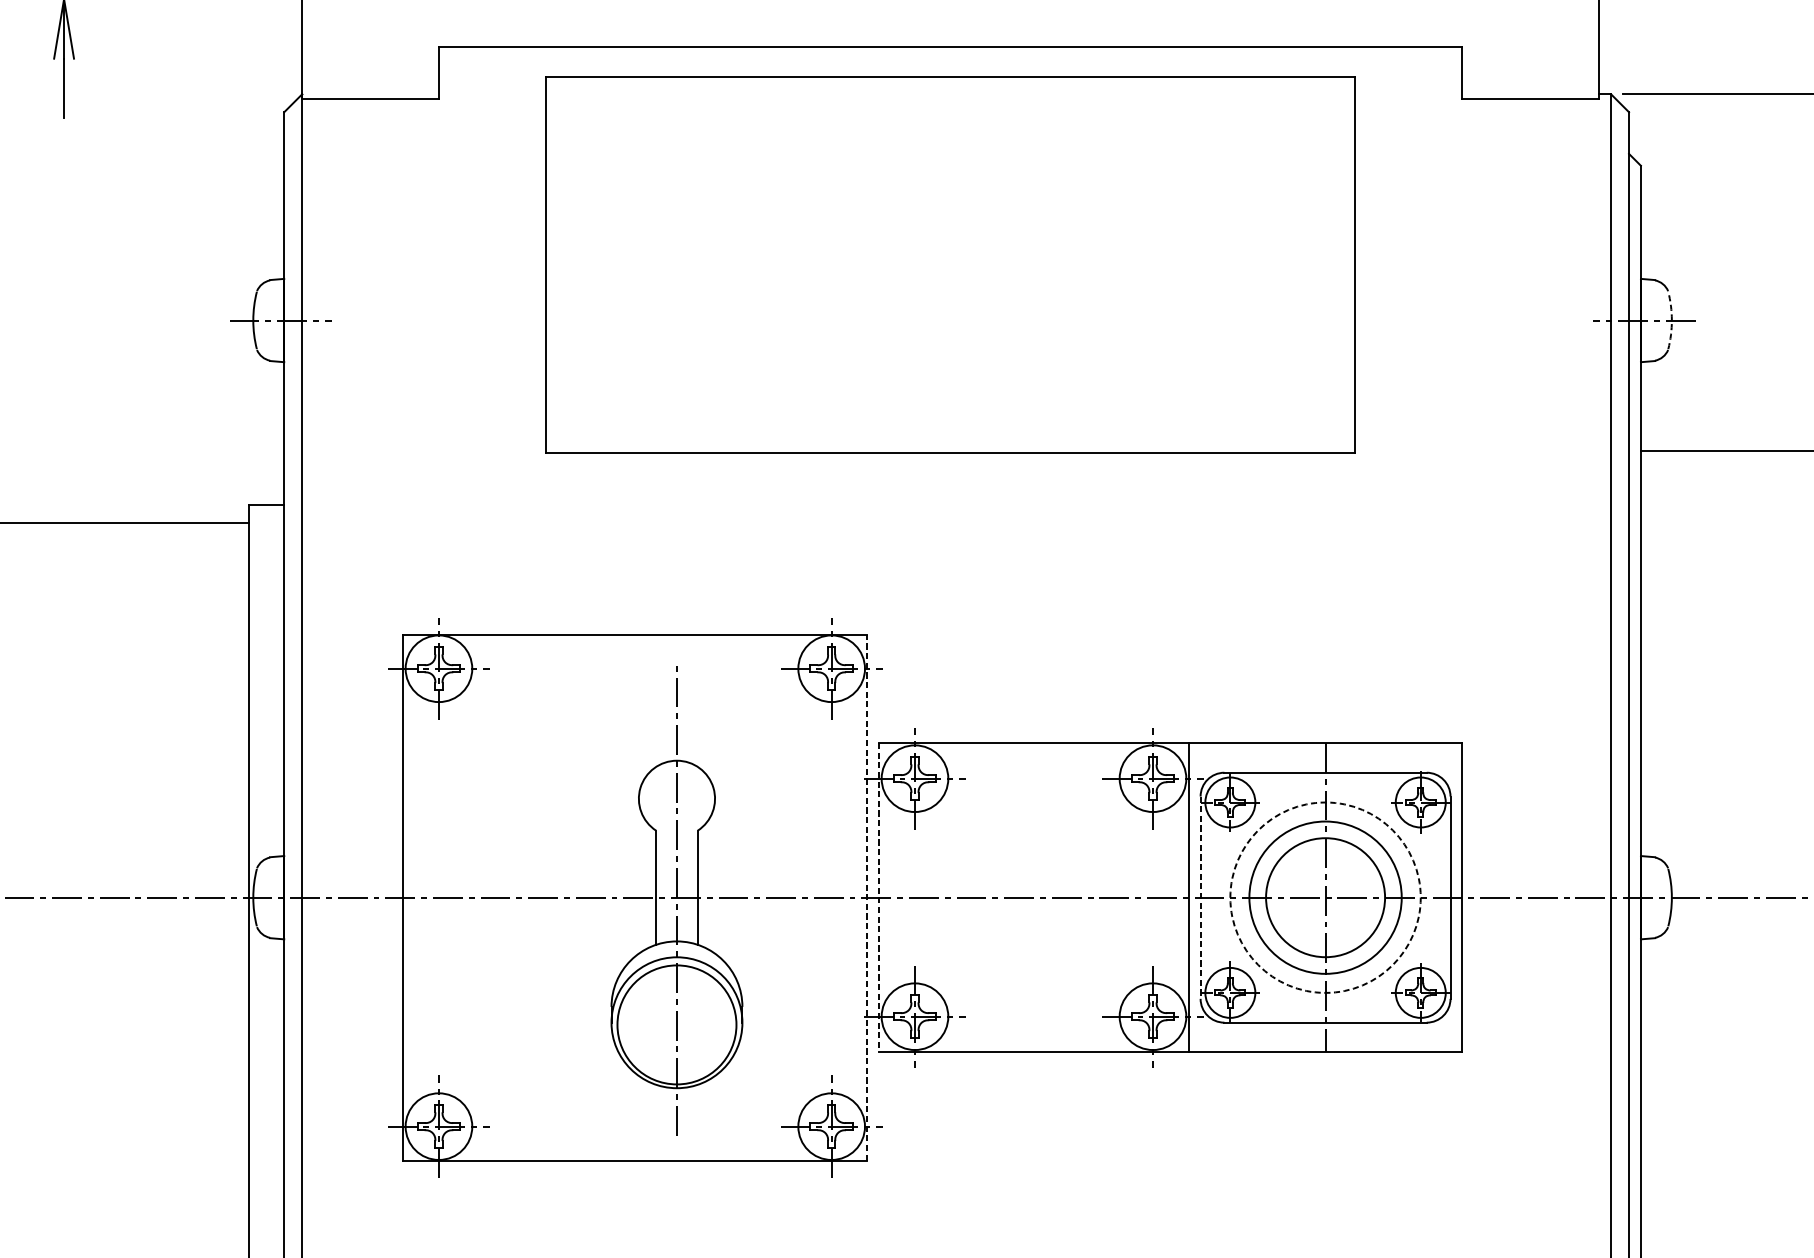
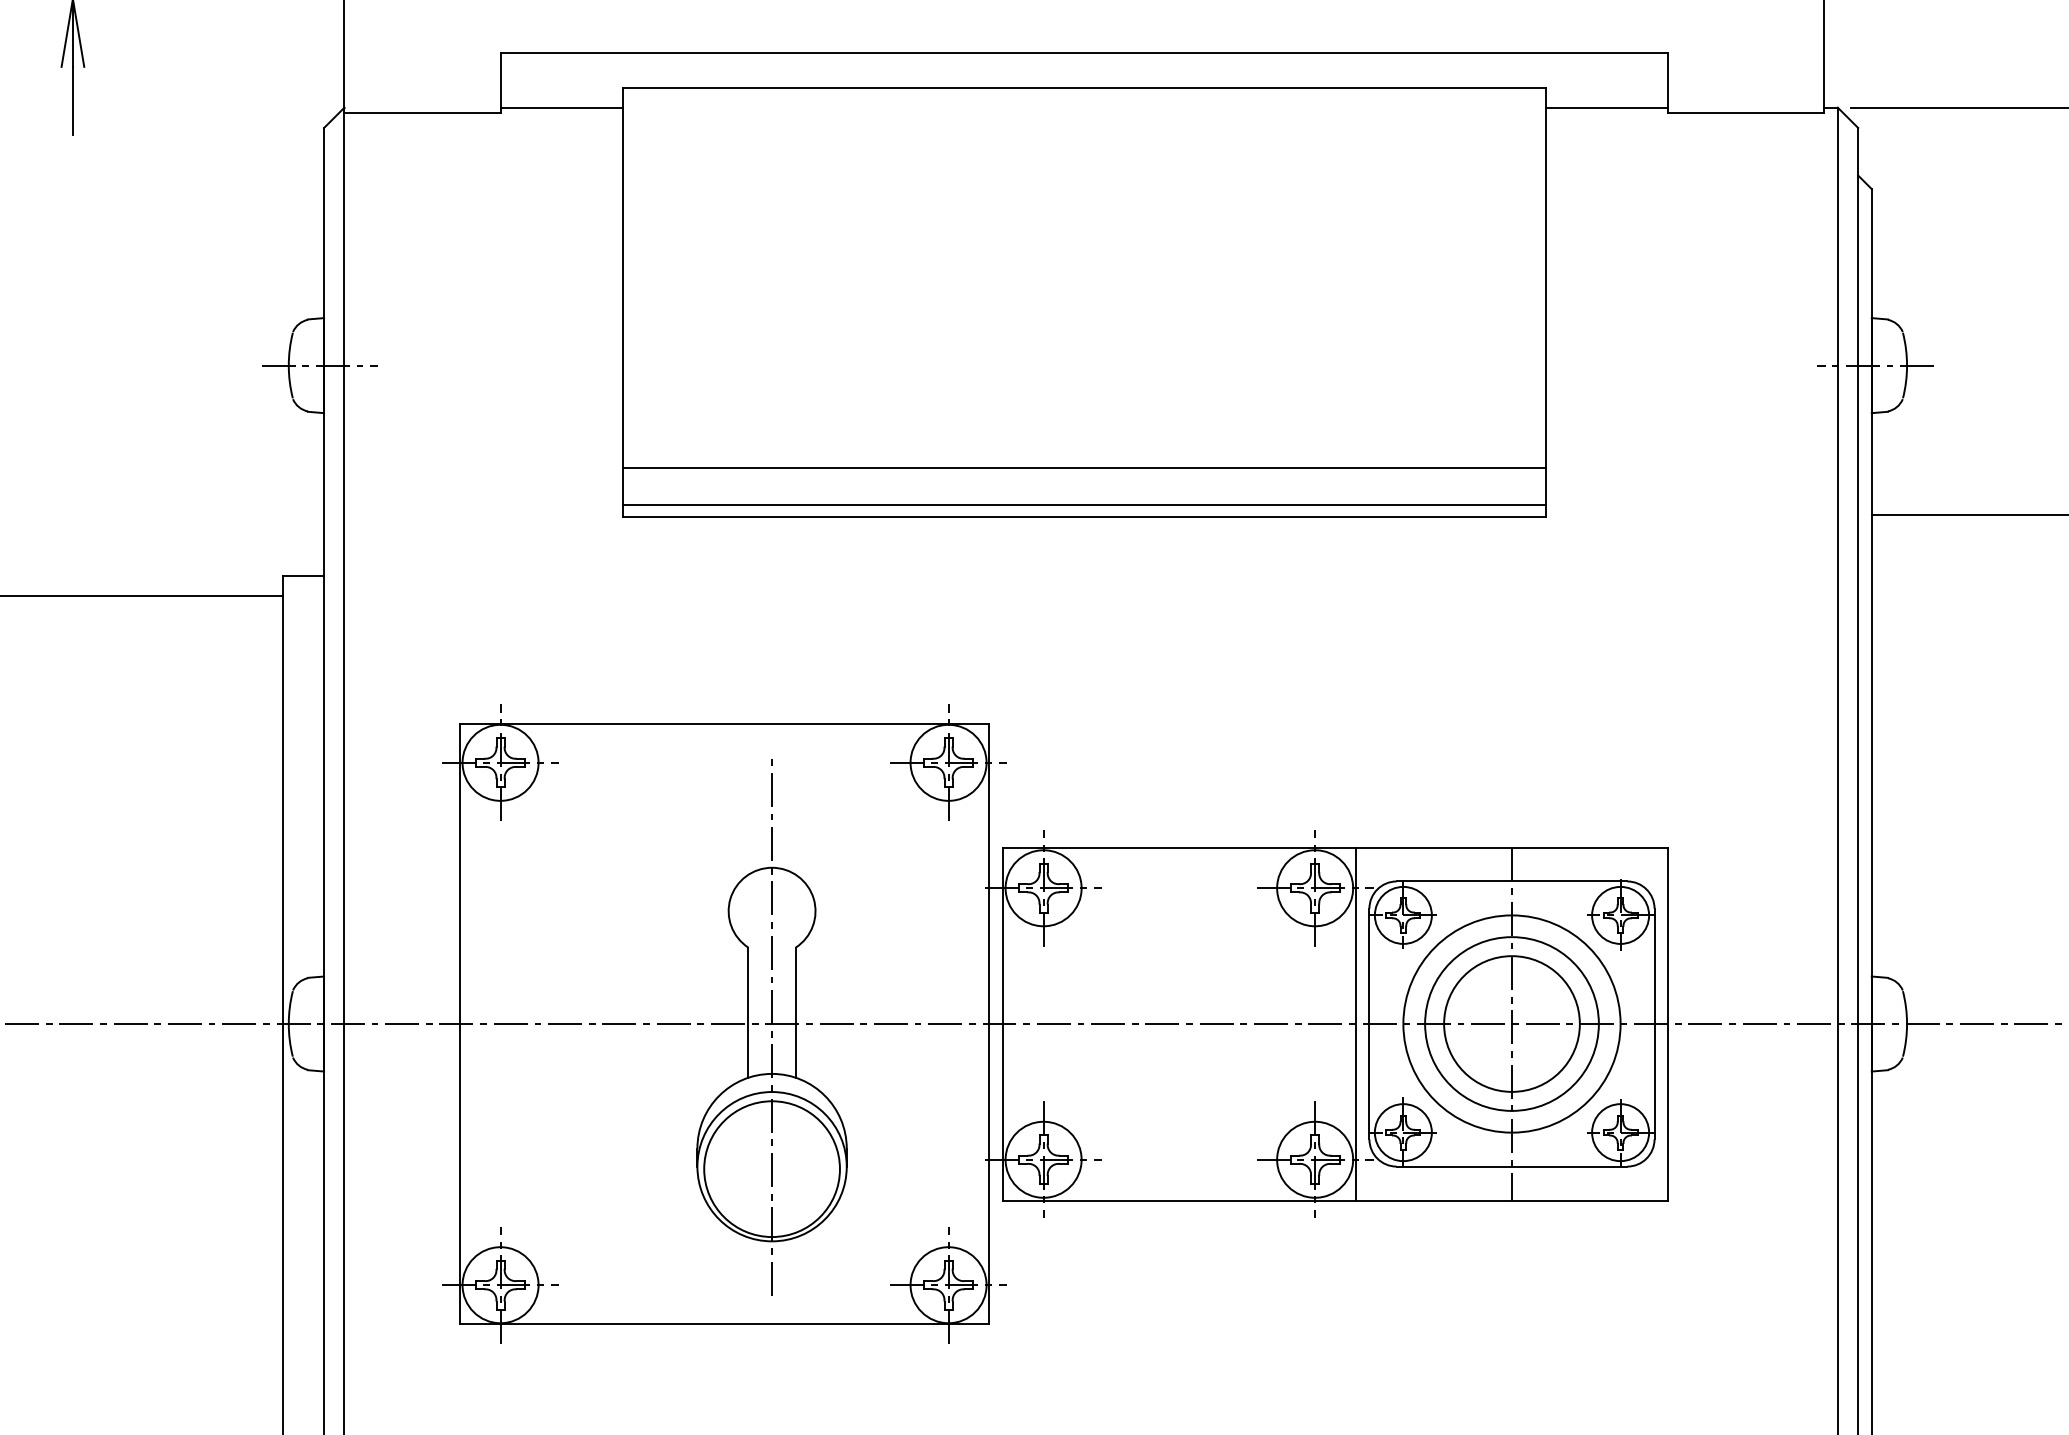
line: (492, 94) -> (561, 107), added
line: (1408, 94) -> (1606, 107), added
arc: (1672, 320) -> (1907, 365), dashed -> solid
line: (949, 409) -> (1083, 467), added
line: (949, 442) -> (1083, 504), added
line: (867, 897) -> (989, 1023), dashed -> solid
circle: (1325, 897) -> (1511, 1023), dashed -> solid
line: (878, 898) -> (1002, 1024), dashed -> solid
line: (1200, 898) -> (1369, 1024), dashed -> solid

